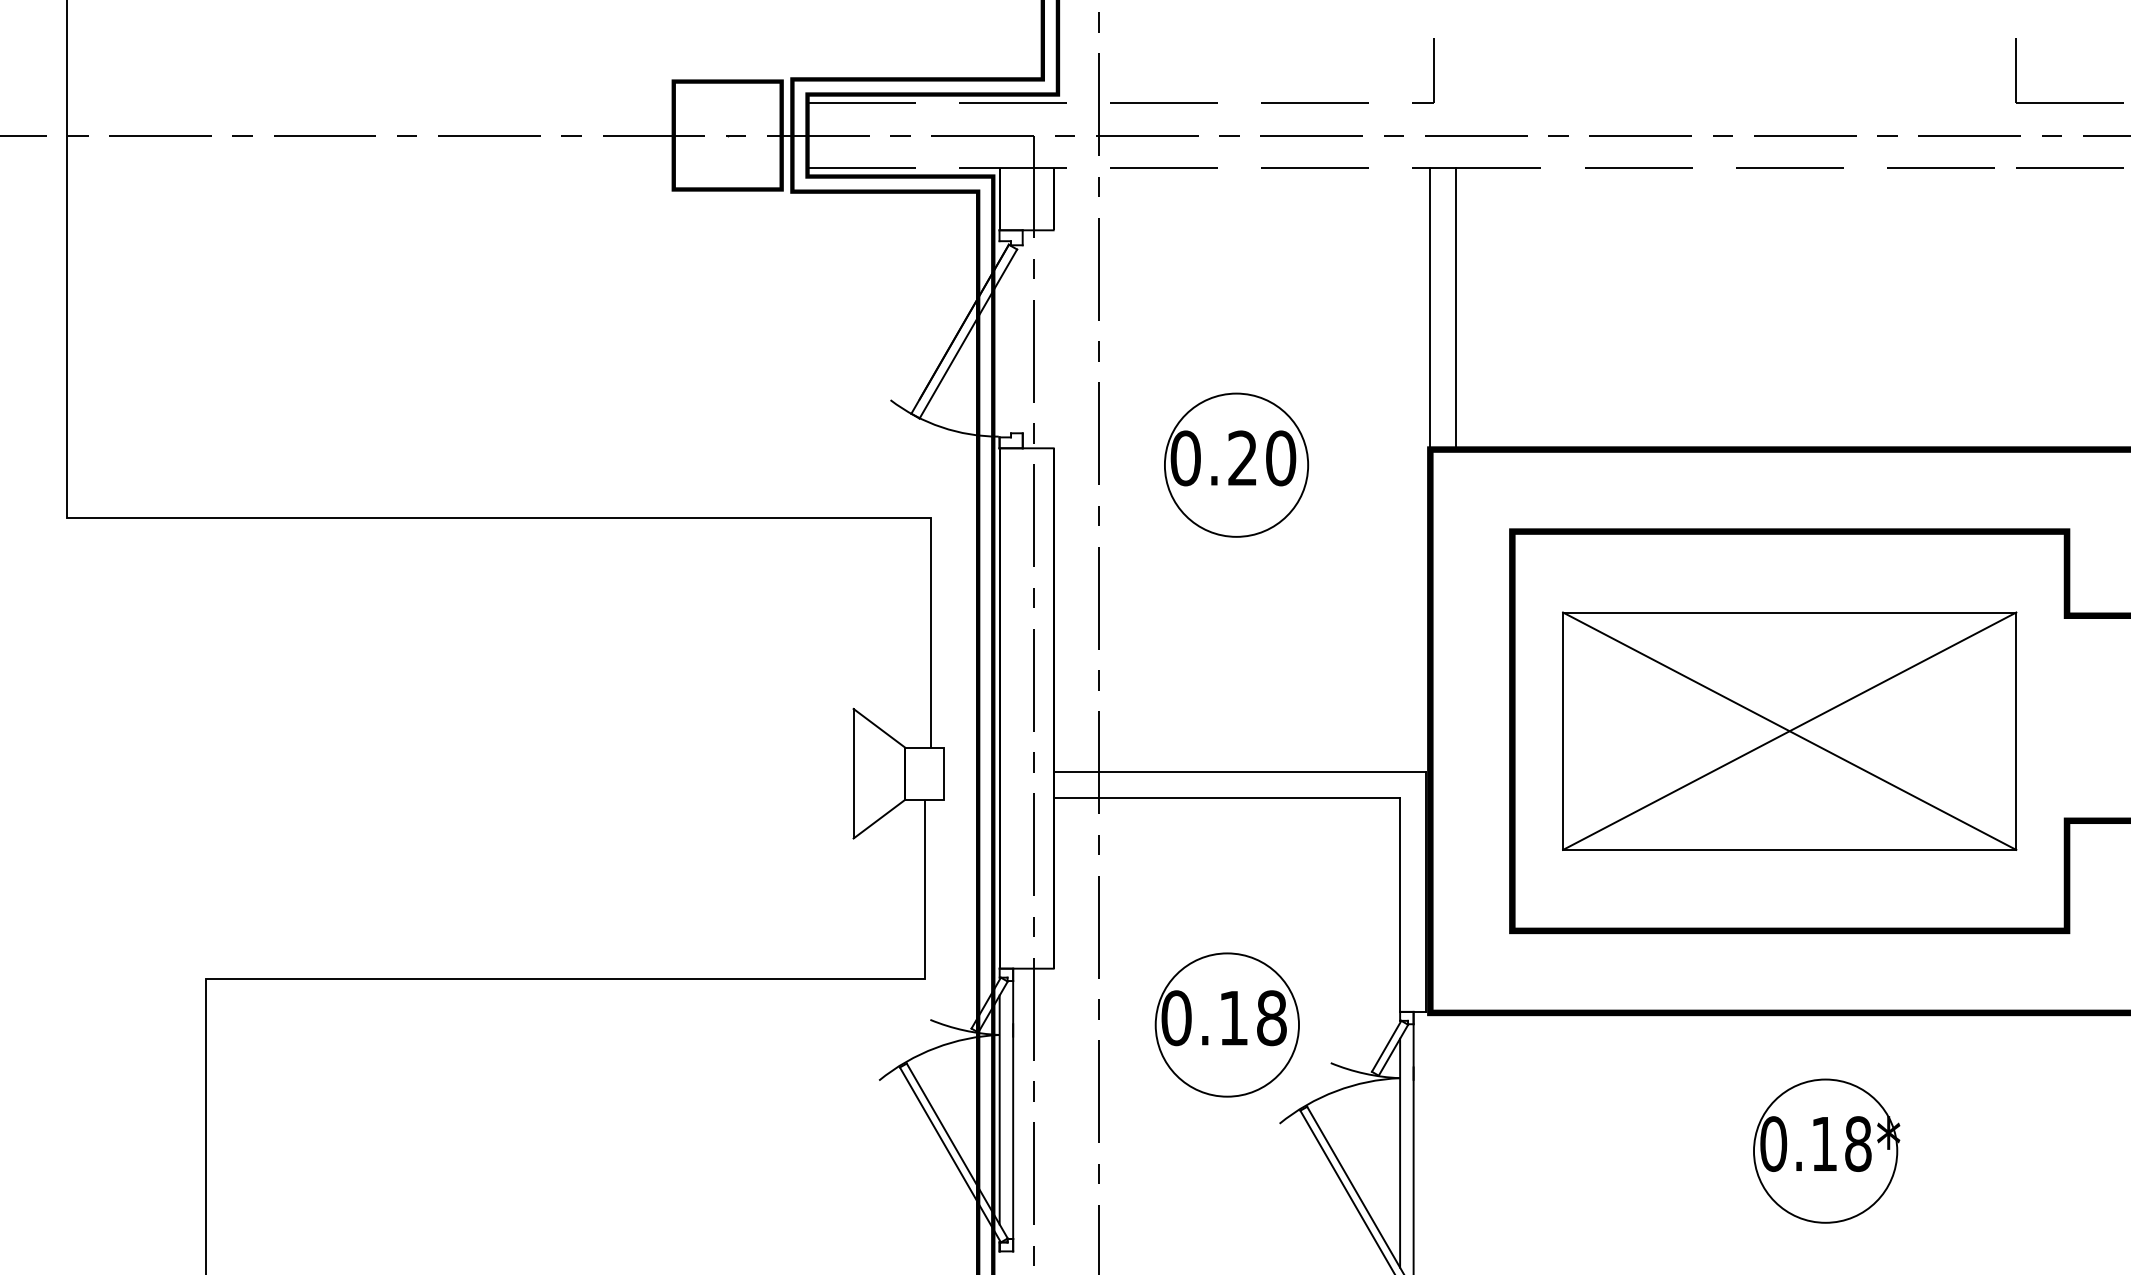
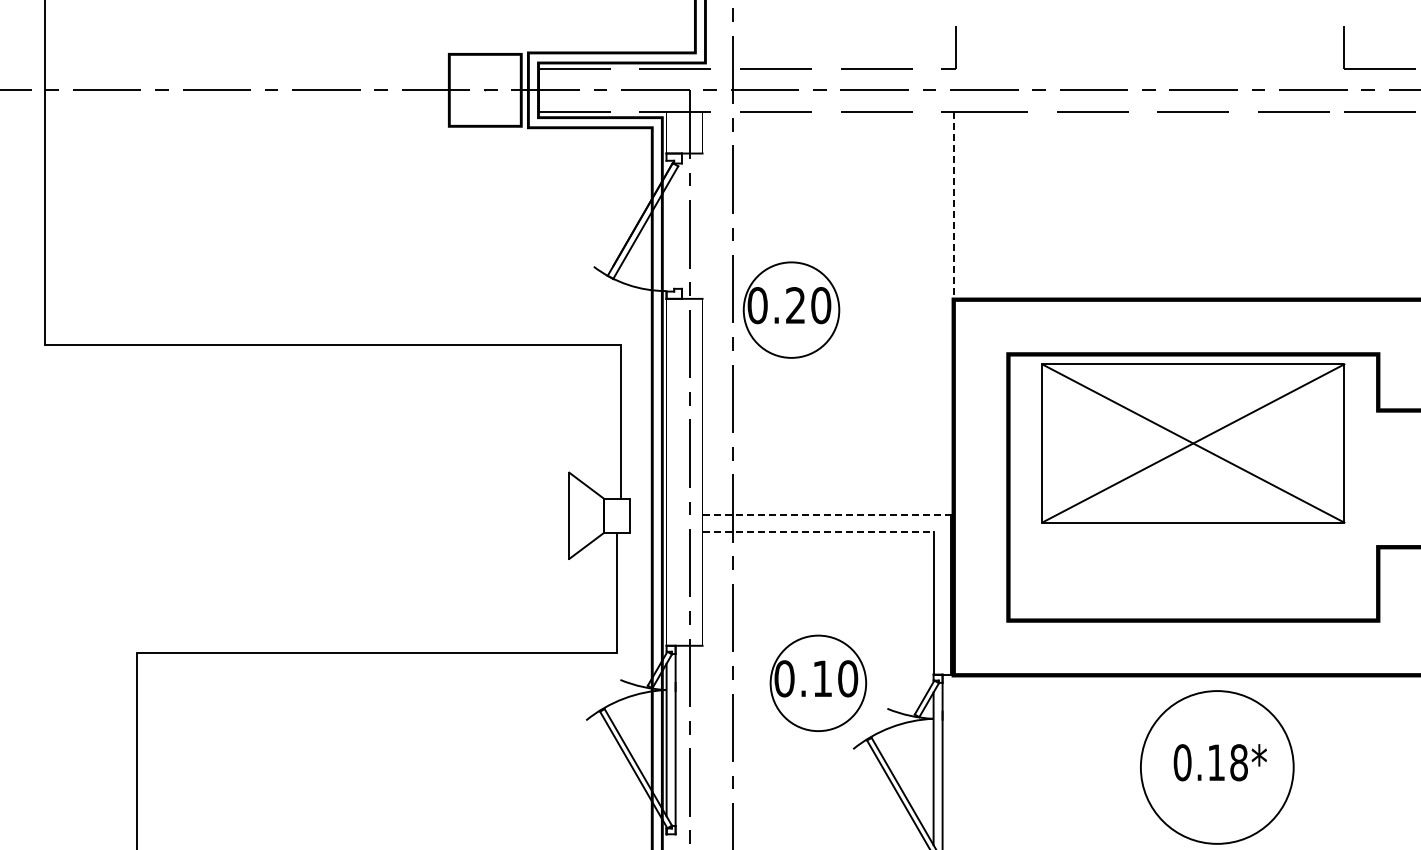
line: (1429, 308) -> (953, 205), solid -> dashed
line: (1456, 308) -> (971, 205), removed
part: (1236, 464) -> (791, 309), moved
part: (1789, 731) -> (1193, 443), moved
line: (1240, 771) -> (827, 514), solid -> dashed
line: (1227, 798) -> (818, 532), solid -> dashed
text: (1272, 1017) -> (848, 678), 0.18 -> 0.10
circle: (1825, 1151) -> (1217, 767), size x1.6

